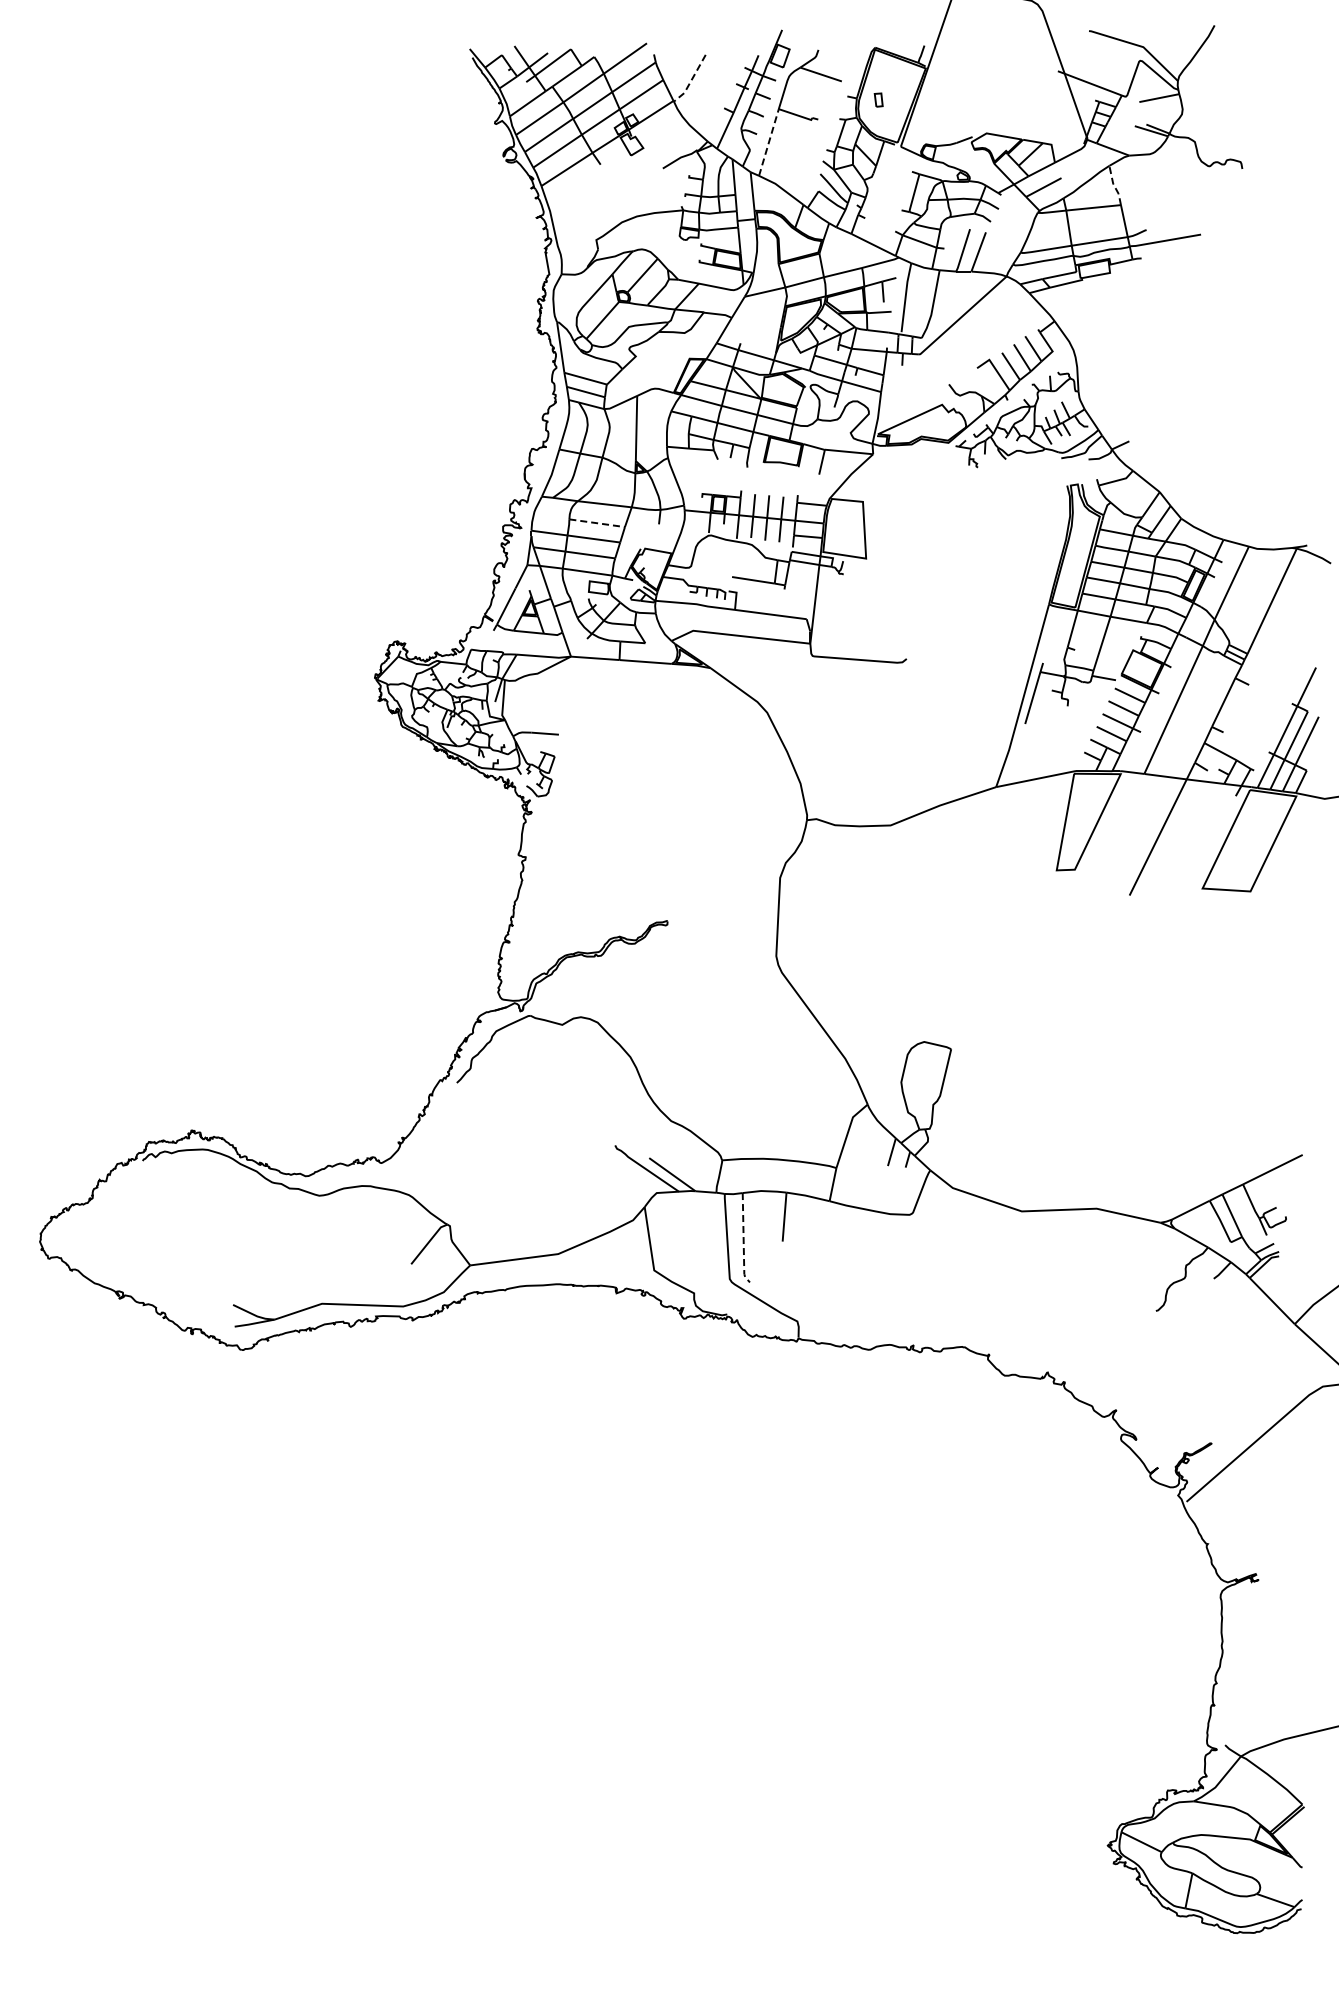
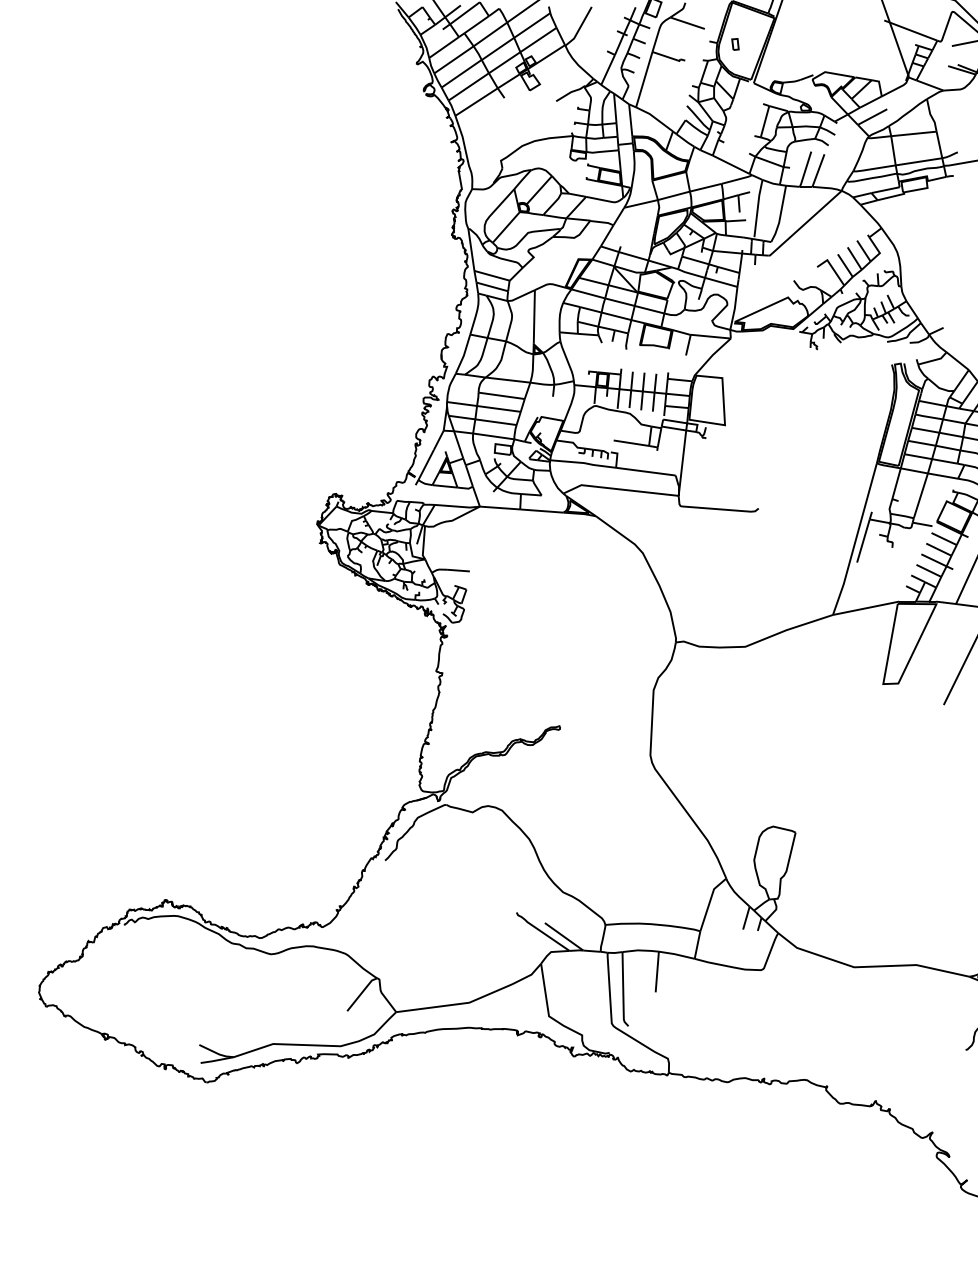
line: (691, 80) -> (579, 28), dashed -> solid
line: (768, 142) -> (643, 79), dashed -> solid
line: (1114, 185) -> (931, 115), dashed -> solid
line: (597, 523) -> (501, 396), dashed -> solid
line: (743, 1240) -> (623, 991), dashed -> solid

